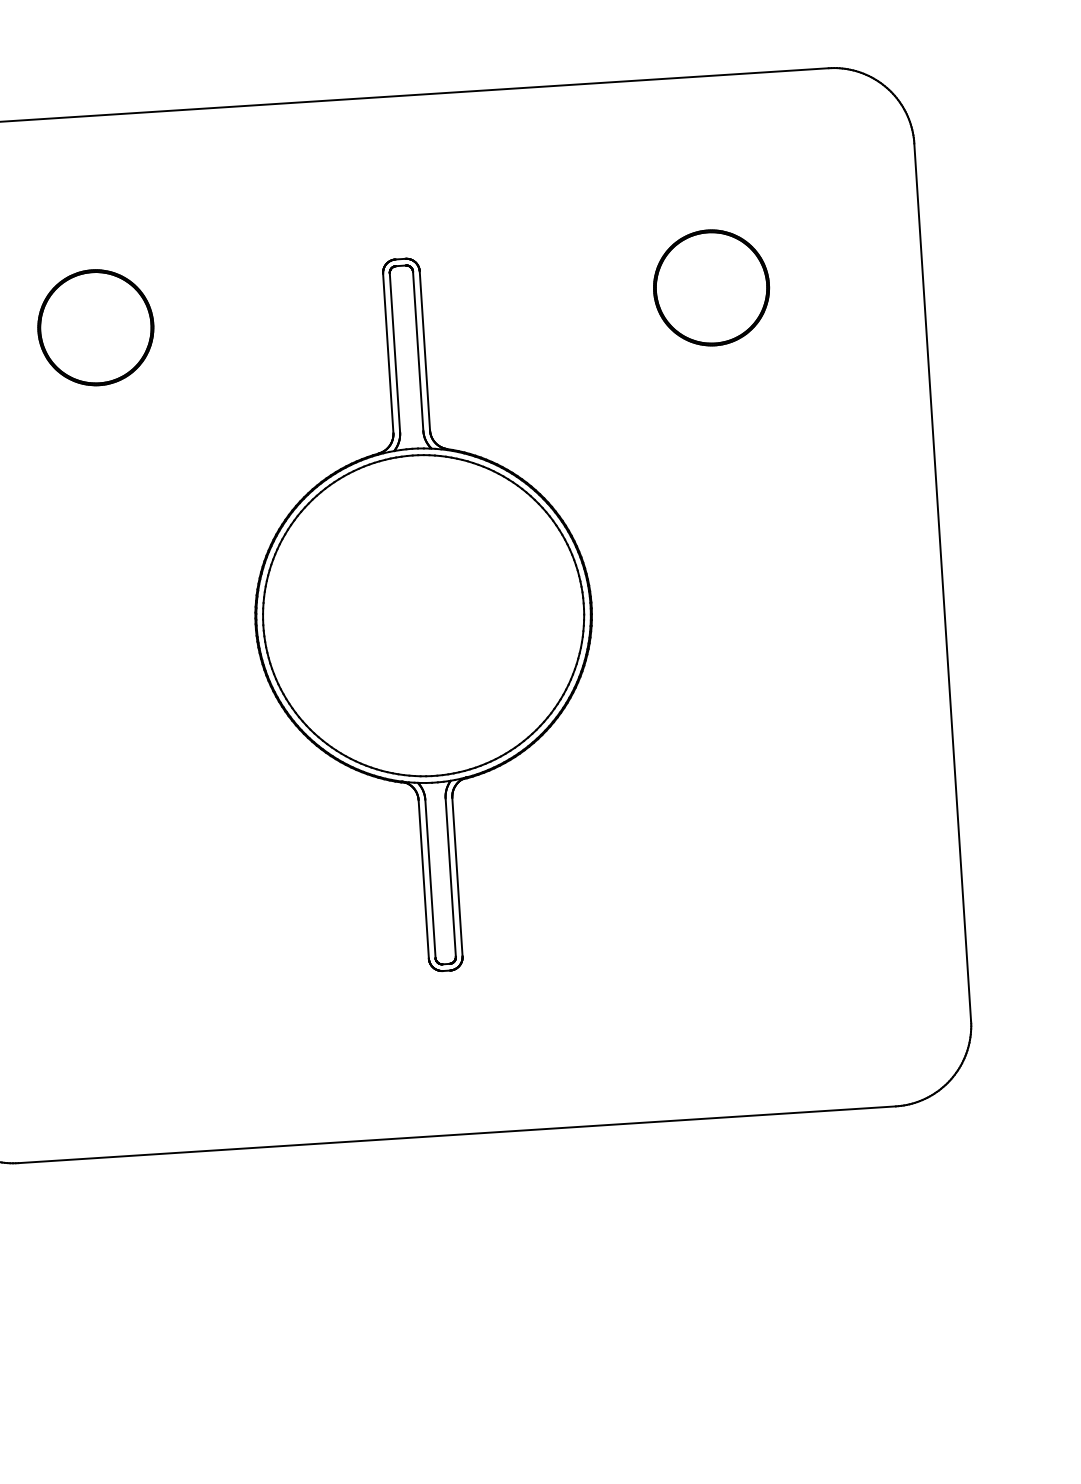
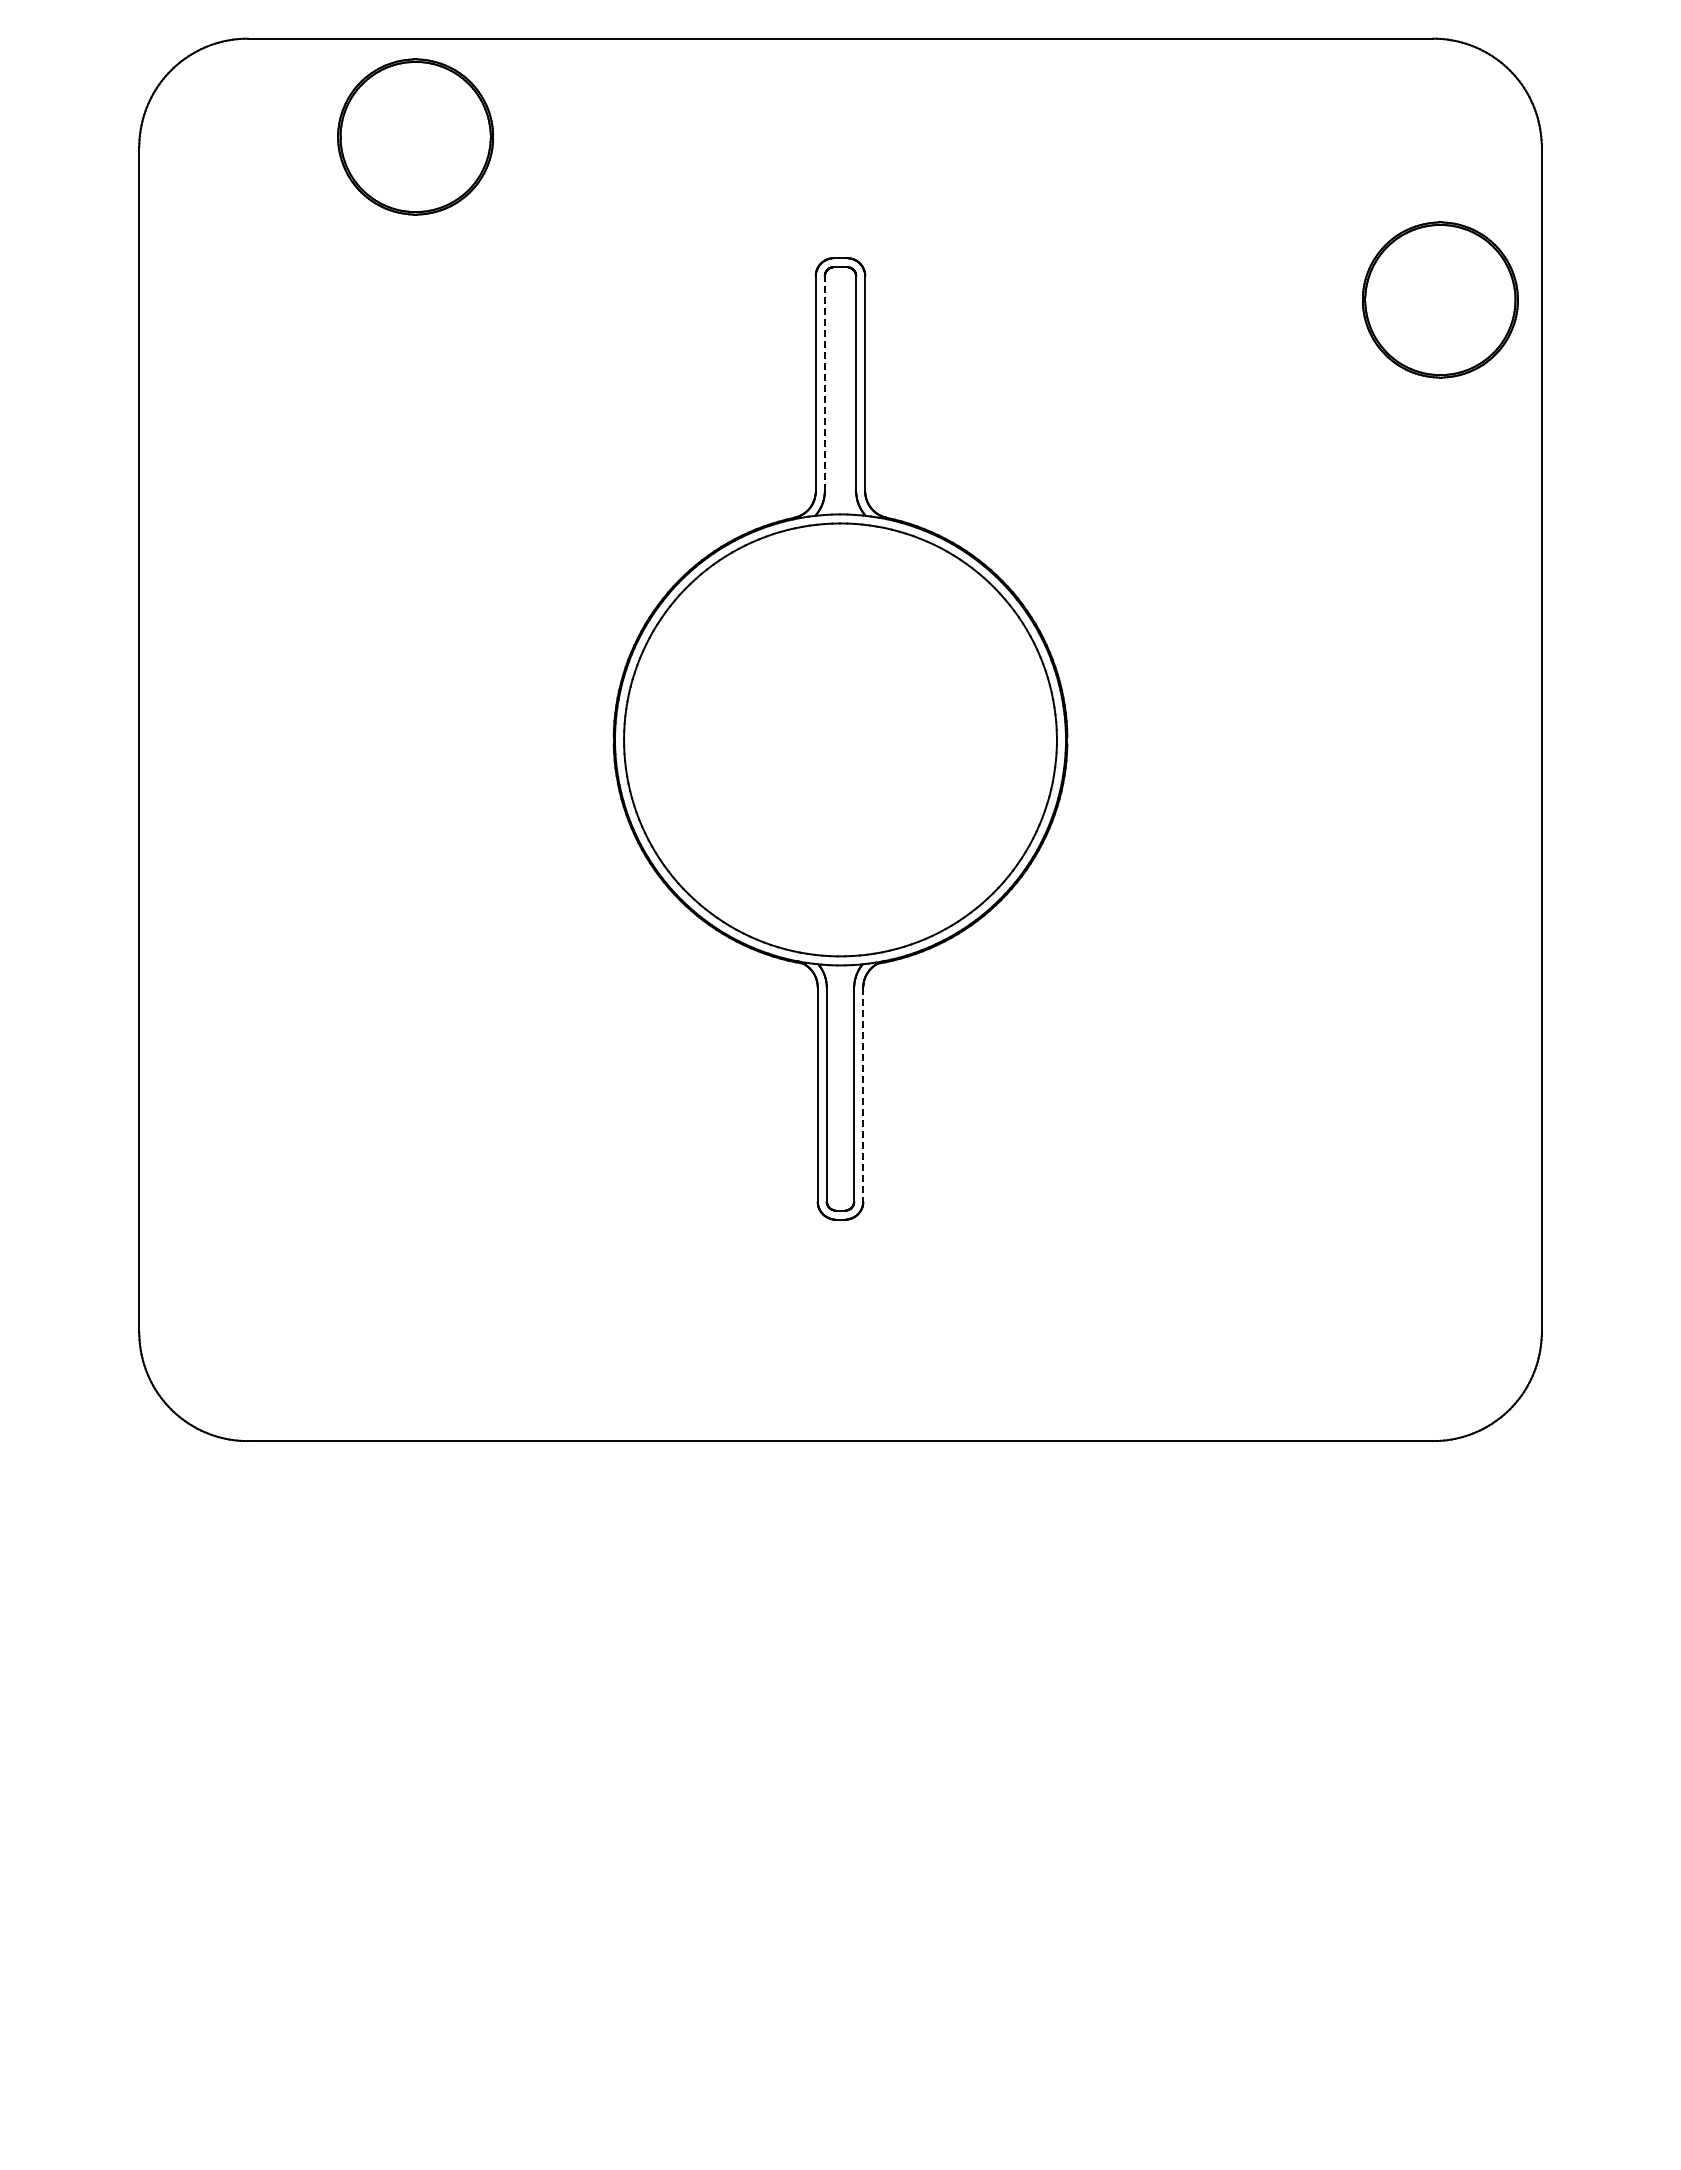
part: (711, 287) -> (1440, 299), moved
part: (95, 327) -> (415, 136), moved
line: (394, 352) -> (824, 383), solid -> dashed
line: (457, 877) -> (863, 1094), solid -> dashed

